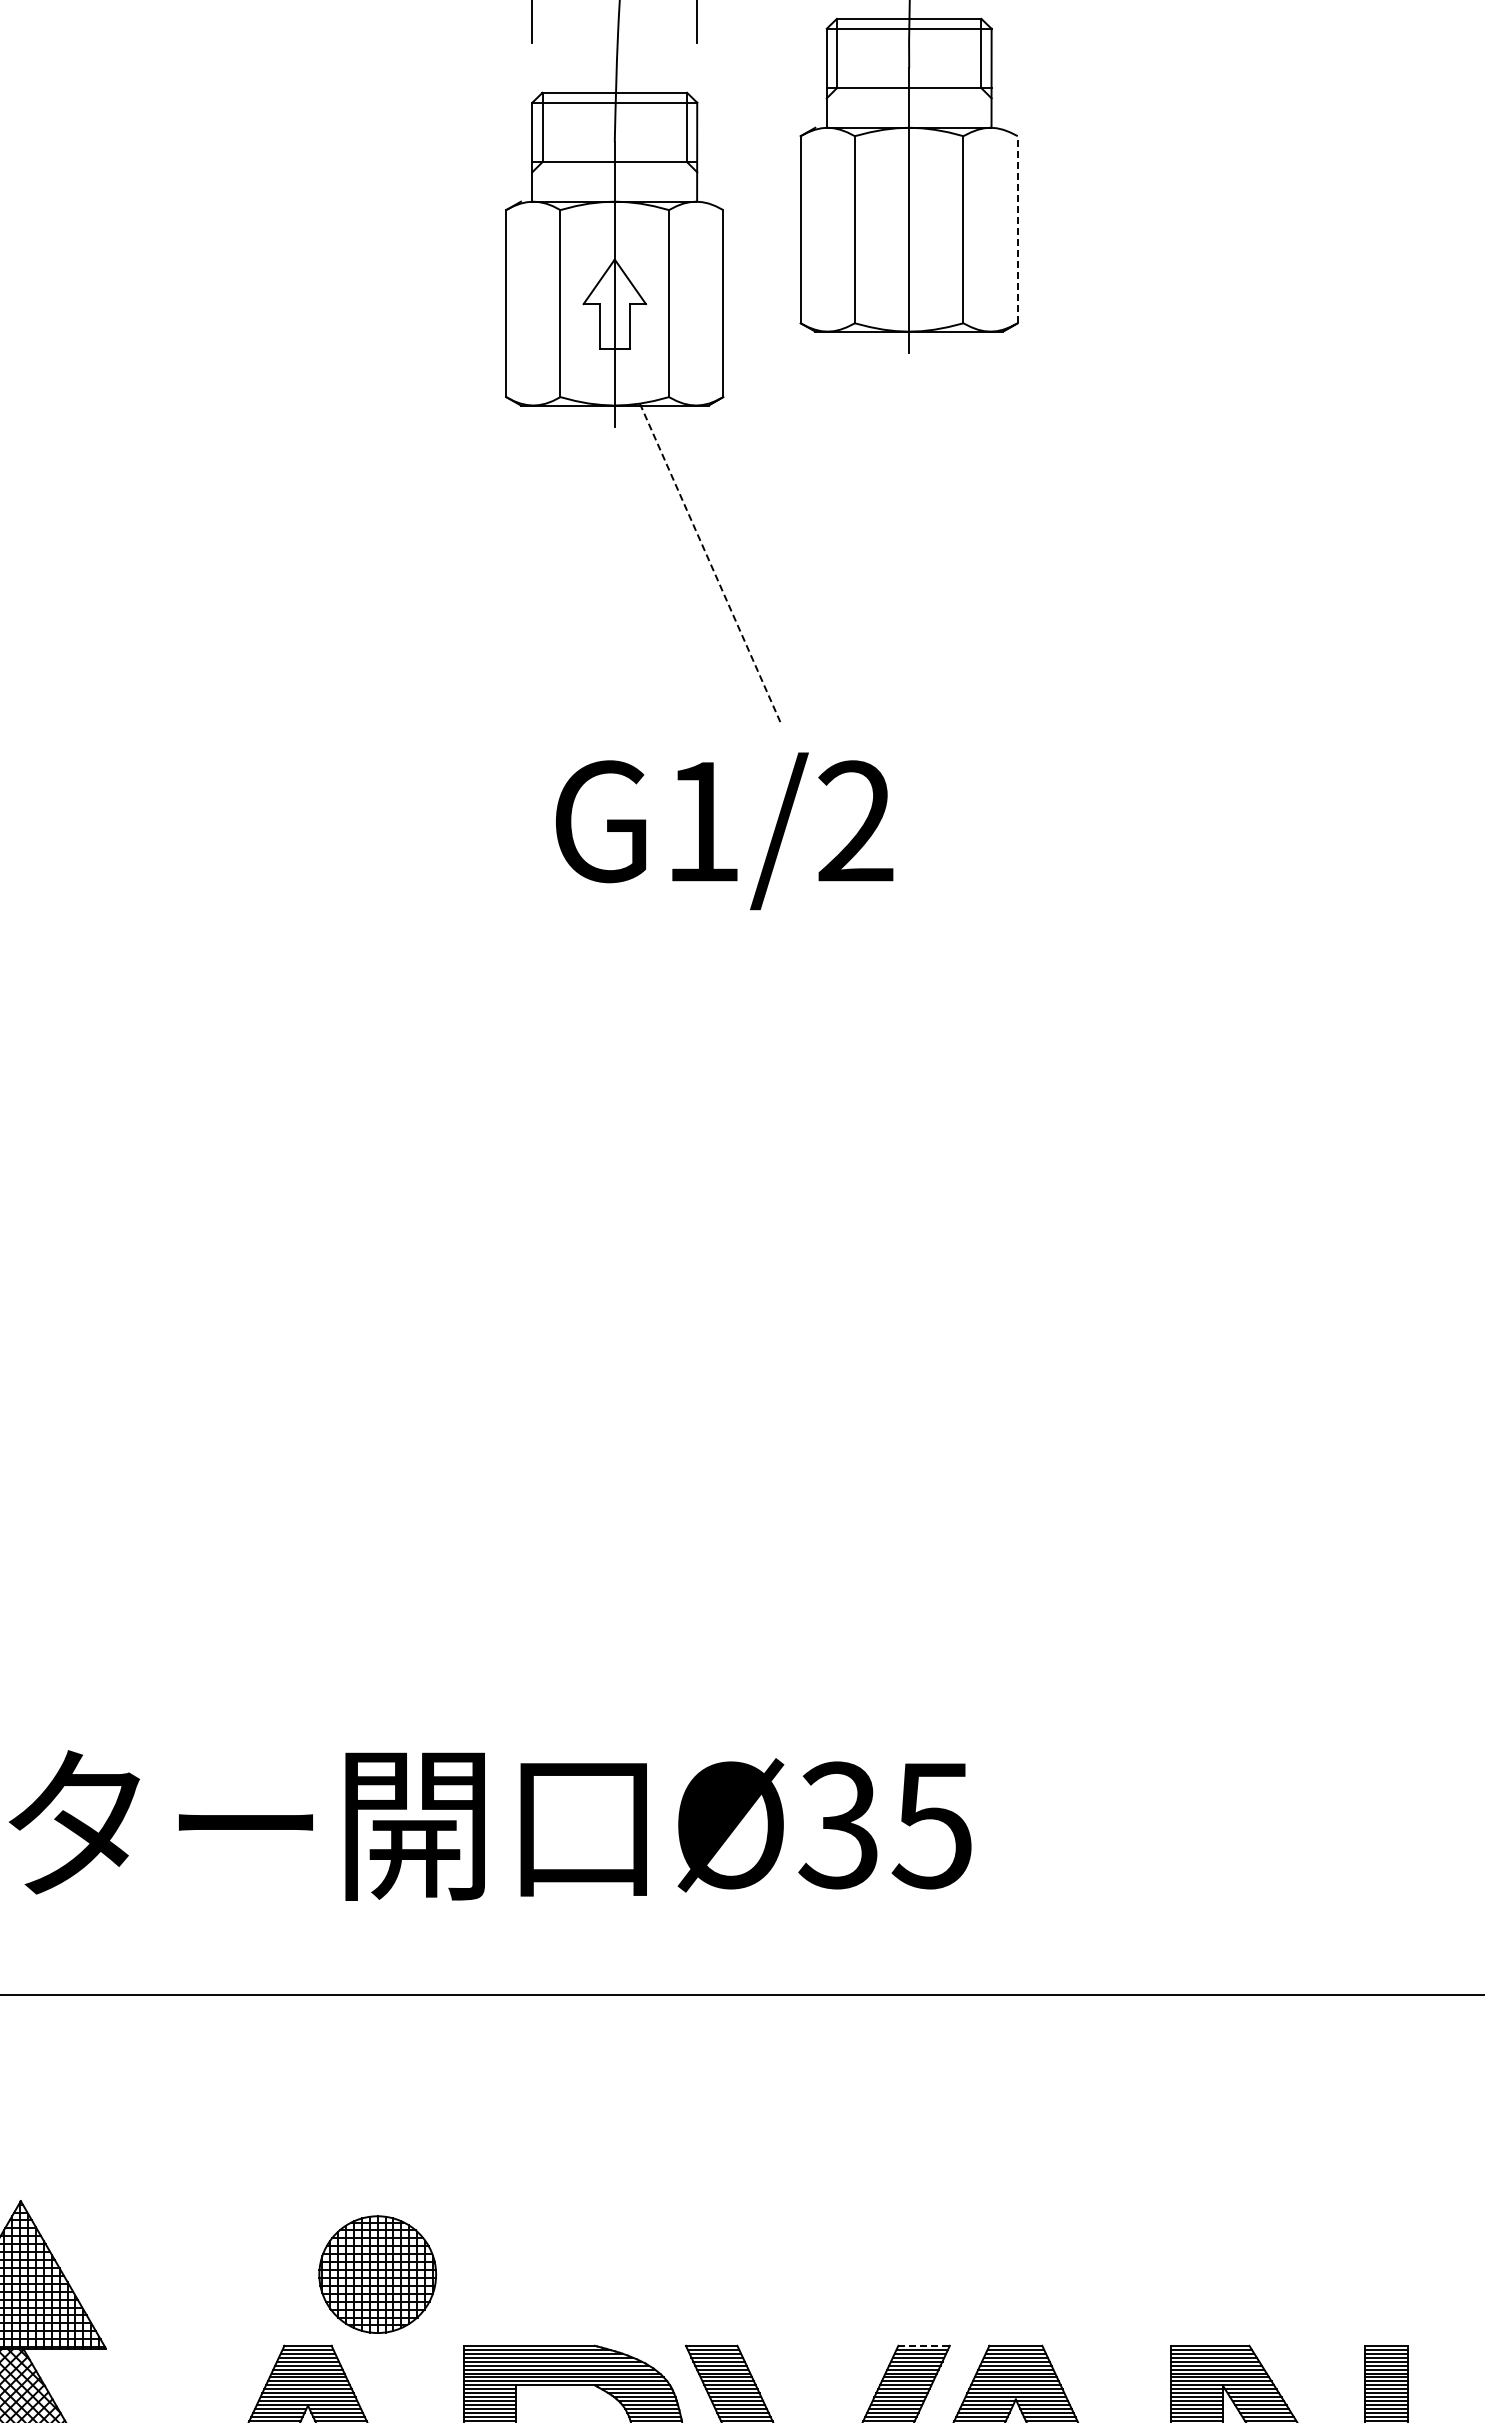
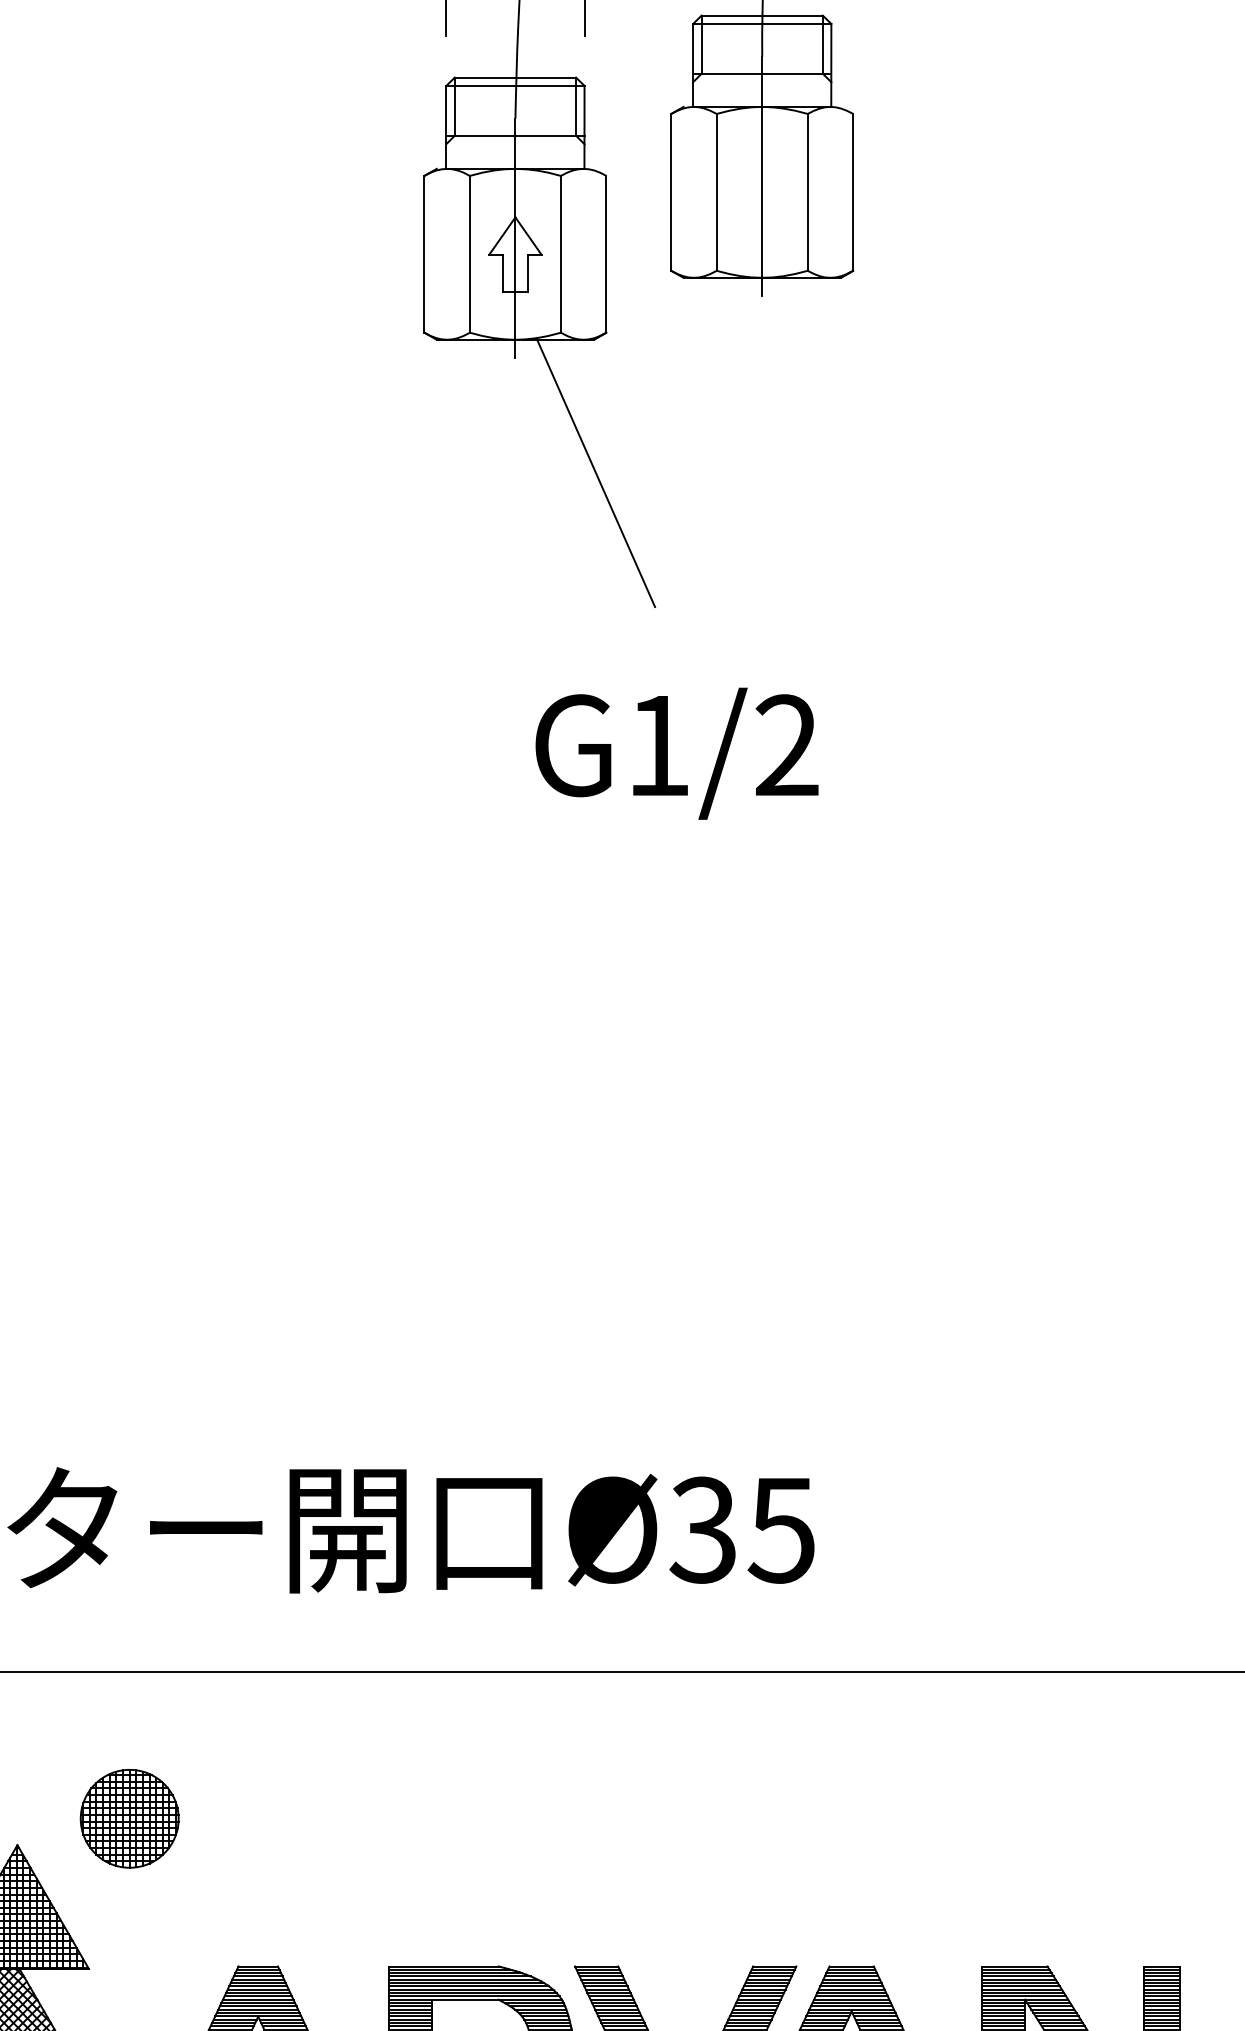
line: (1017, 229) -> (853, 192), dashed -> solid
line: (710, 564) -> (595, 473), dashed -> solid
text: (724, 831) -> (676, 753), moved
part: (377, 2274) -> (129, 1818), moved
line: (924, 2345) -> (775, 1966), dashed -> solid

